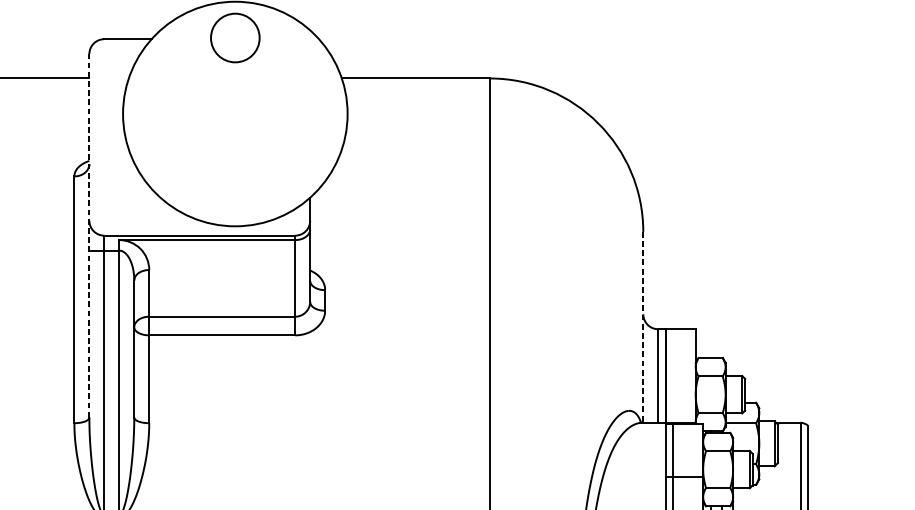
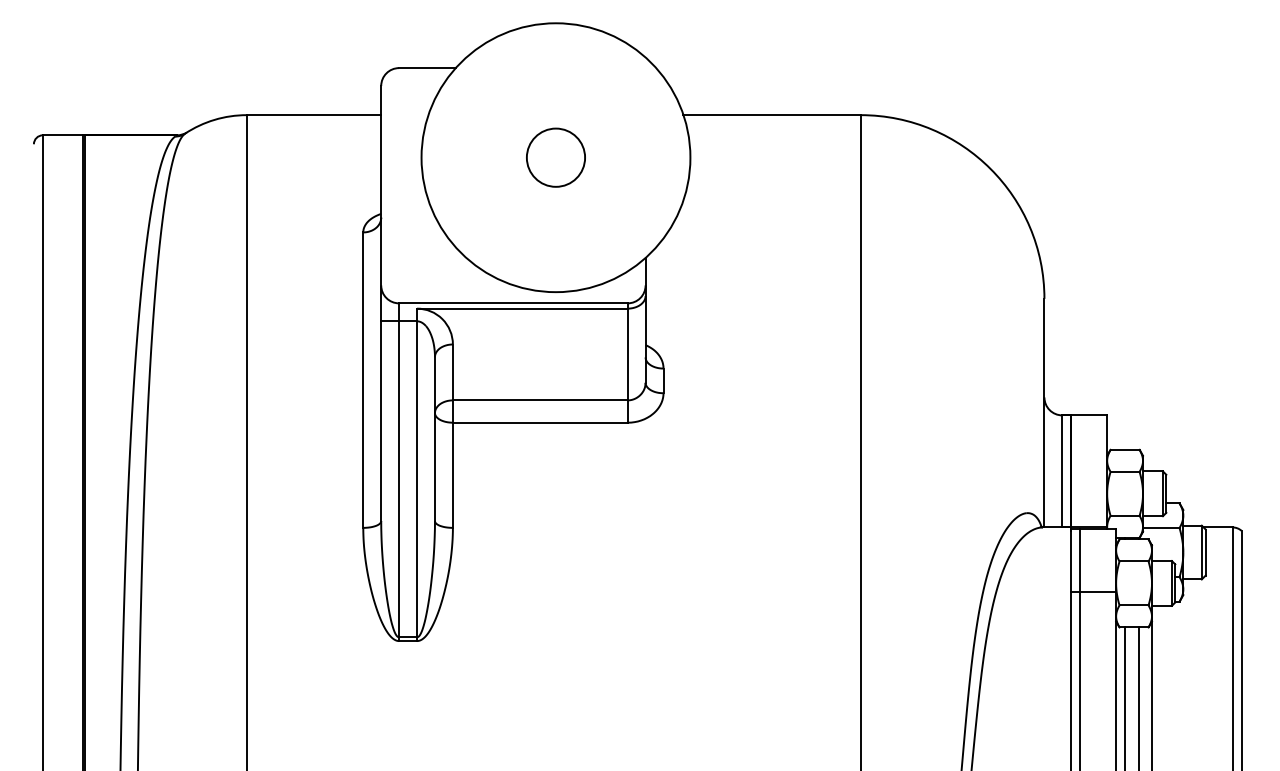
circle: (234, 37) -> (555, 157), moved
line: (89, 235) -> (381, 303), dashed -> solid
line: (643, 327) -> (1044, 413), dashed -> solid

